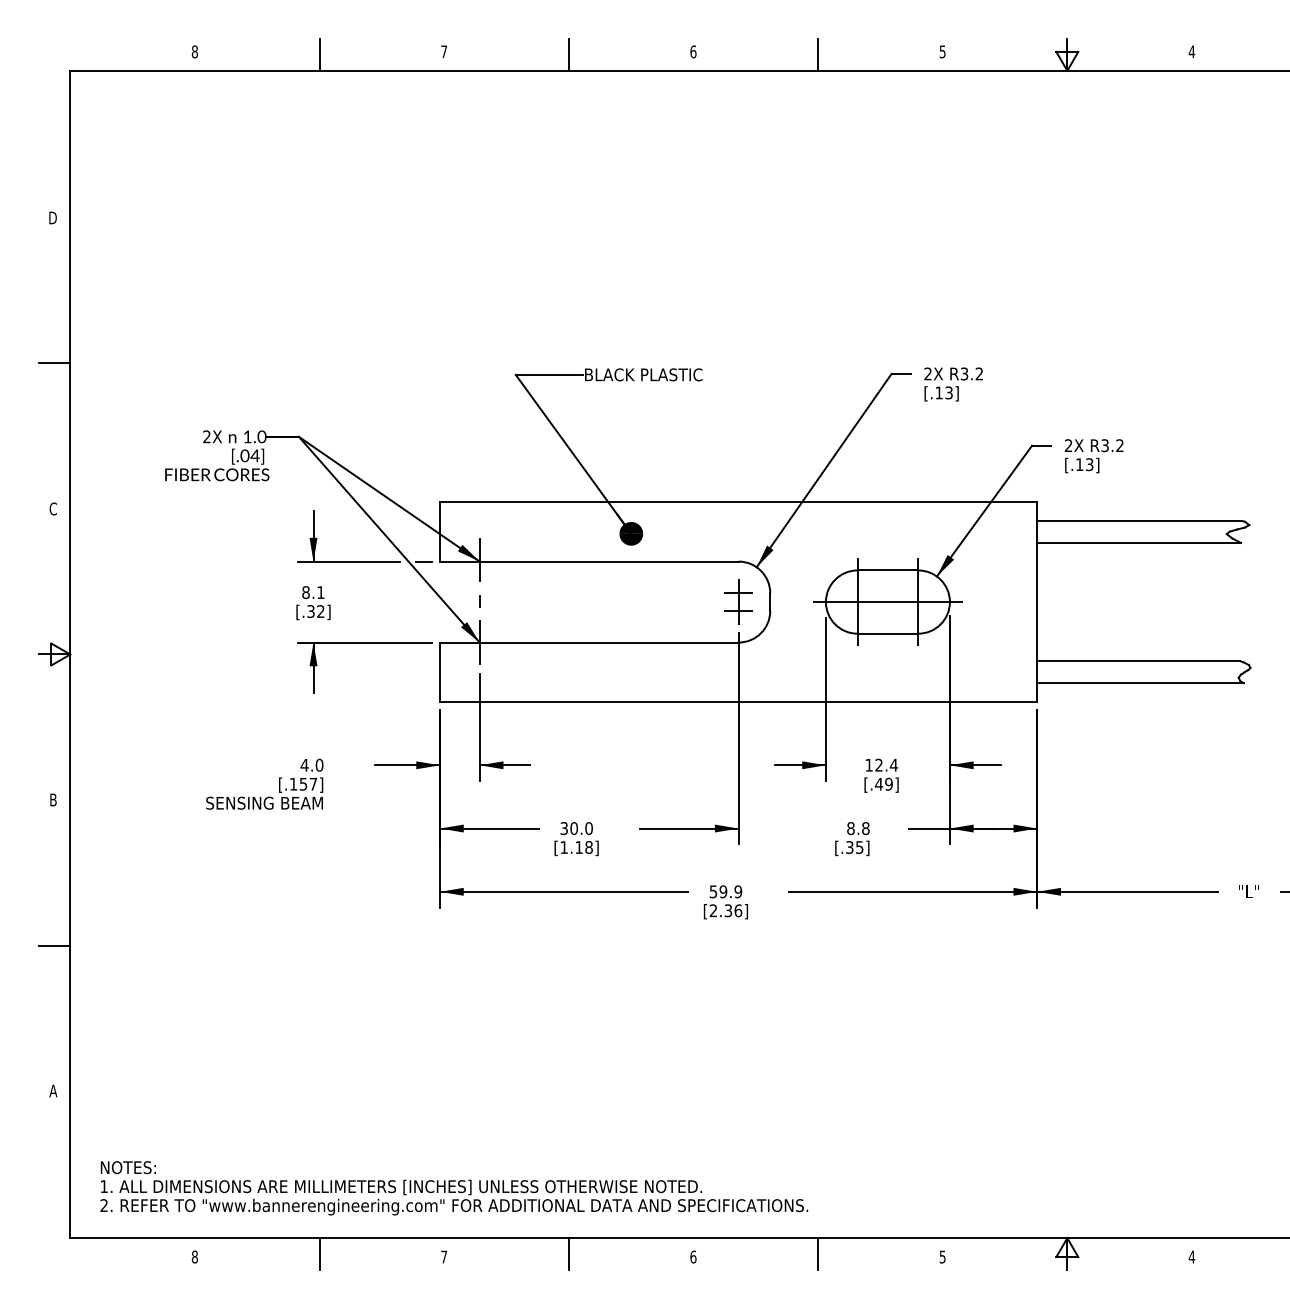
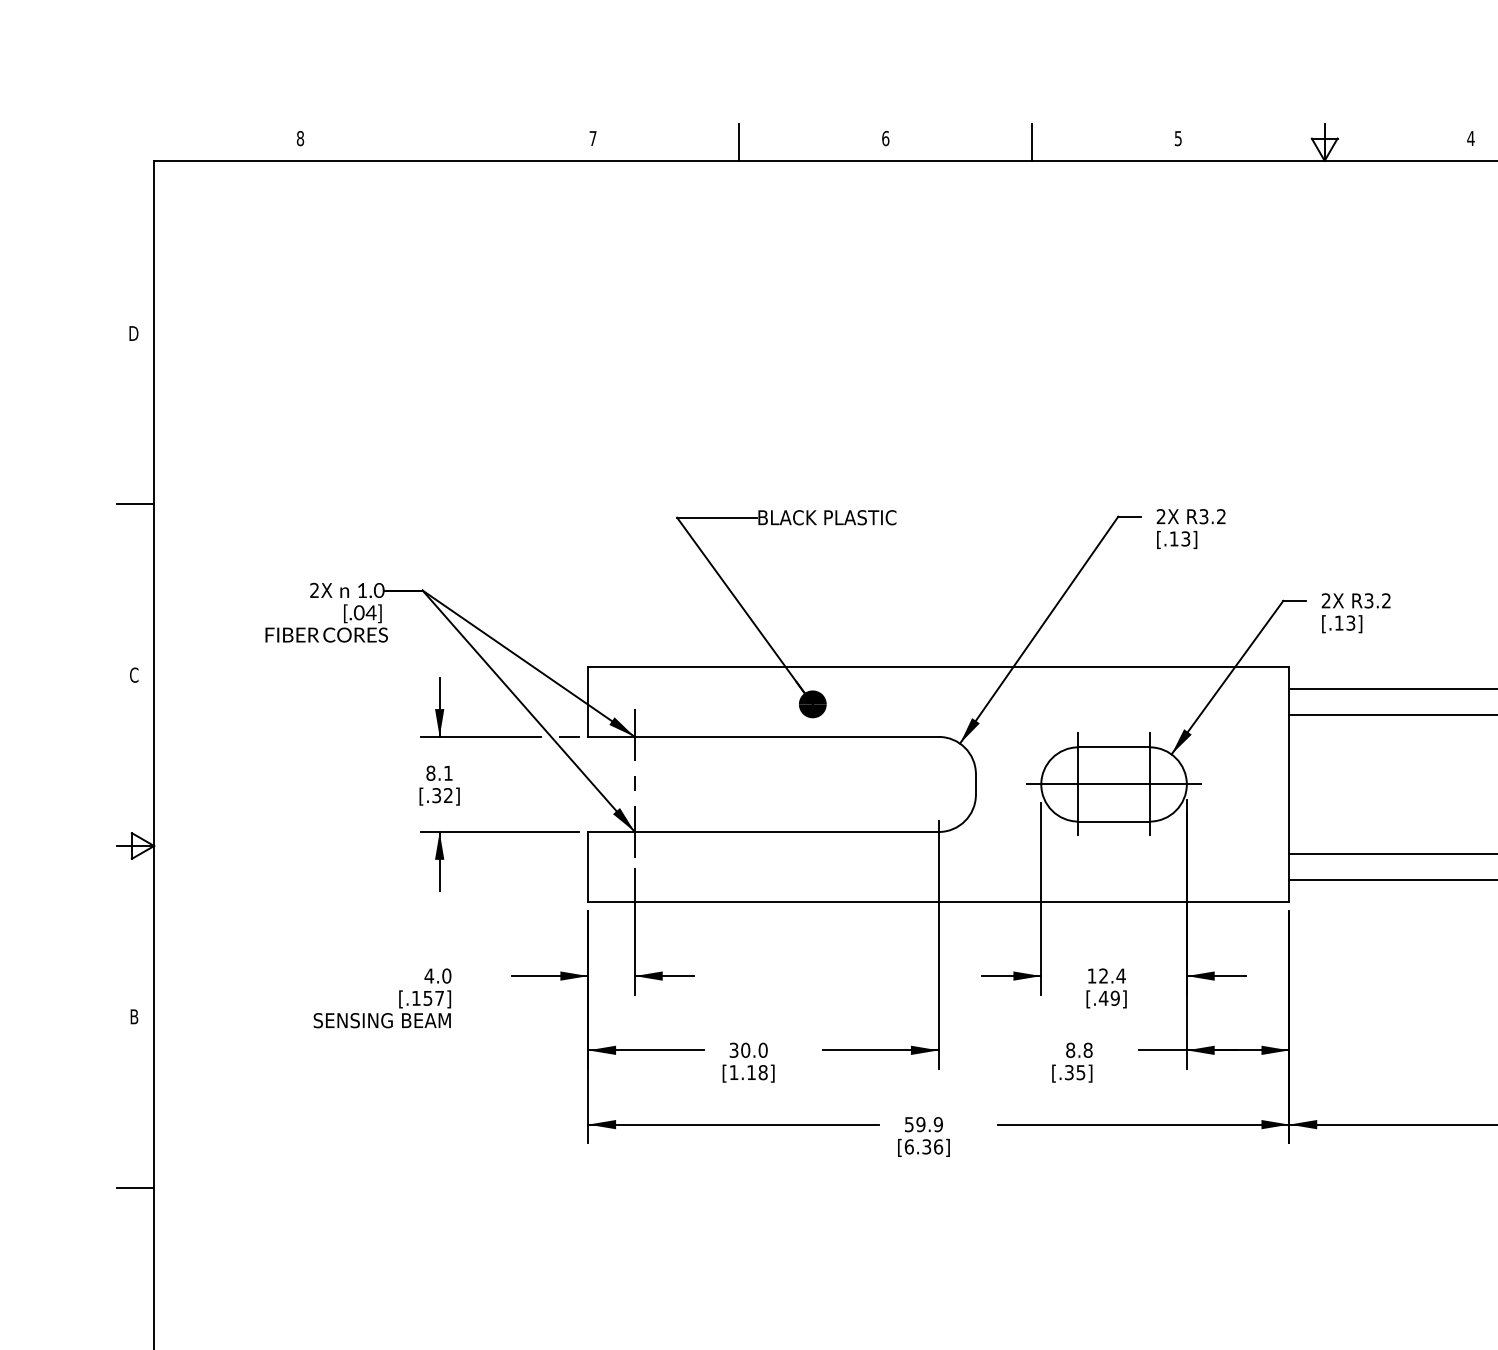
line: (319, 54) -> (446, 141), removed
part: (738, 601) -> (938, 783), removed
text: (713, 910) -> (909, 1146), [2.36] -> [6.36]

